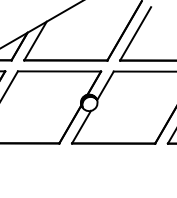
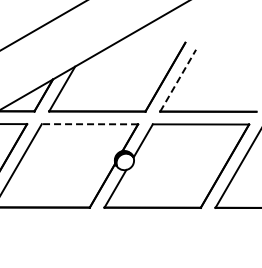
line: (135, 33) -> (178, 80), solid -> dashed
line: (59, 71) -> (89, 124), solid -> dashed

